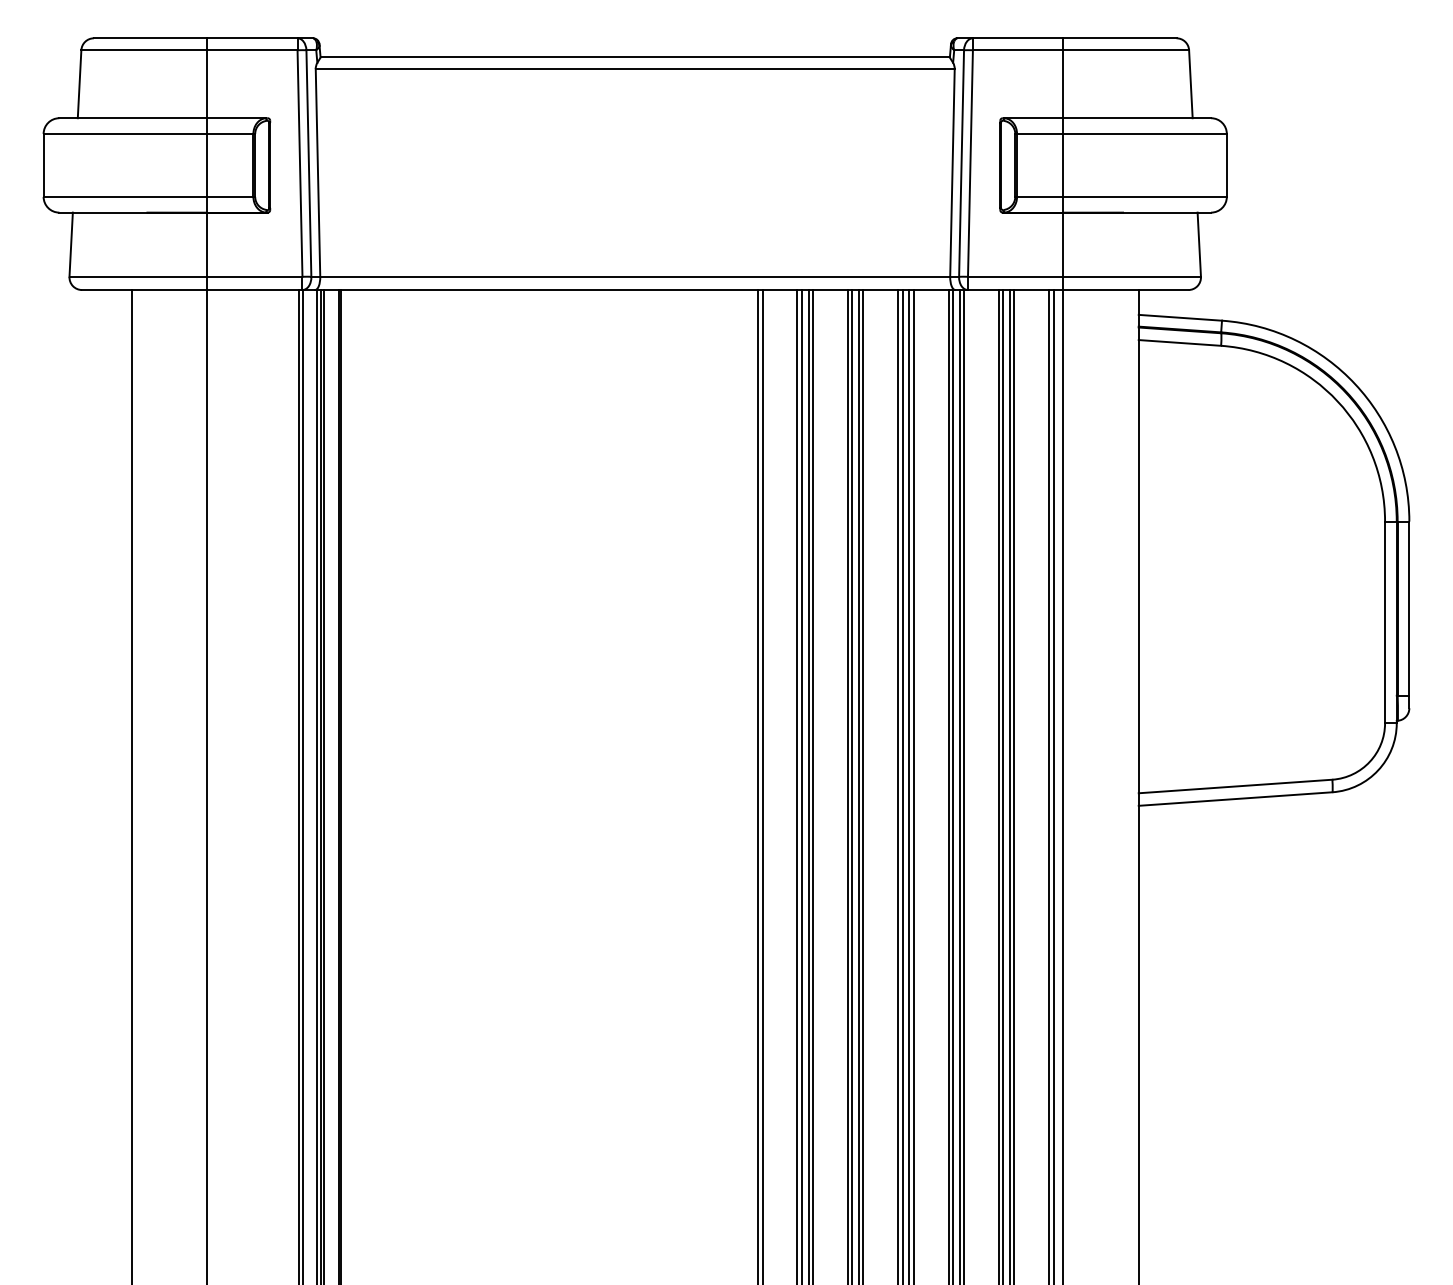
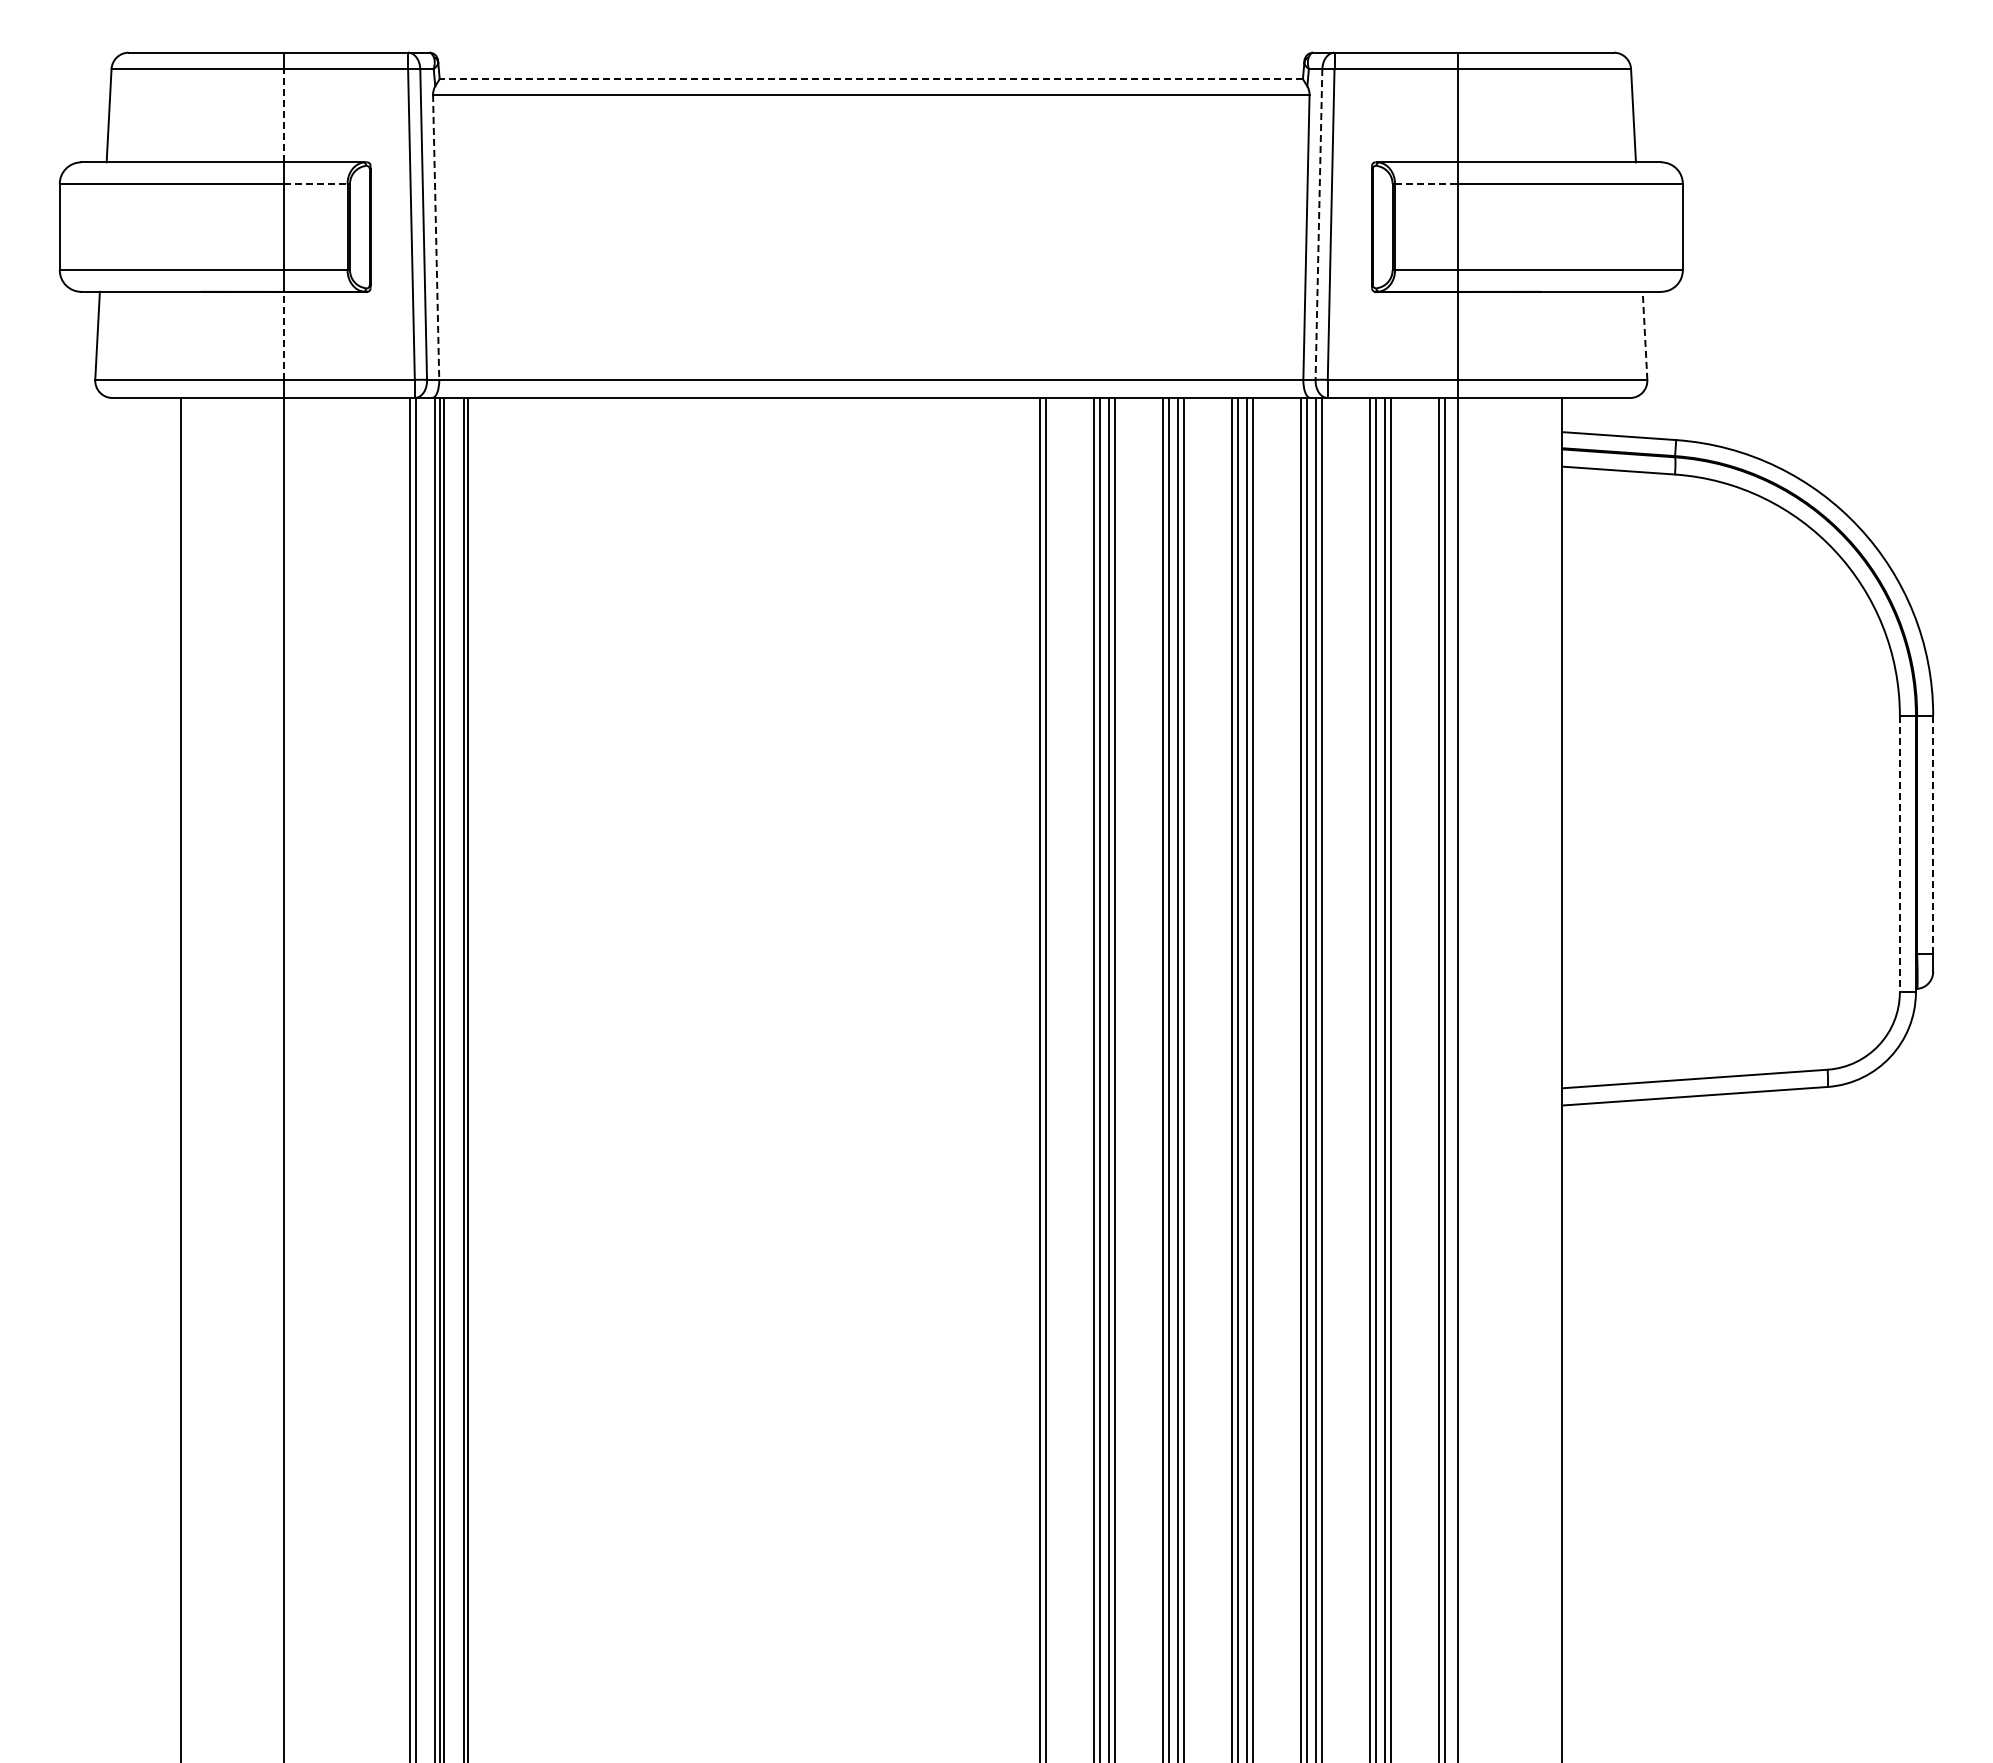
line: (635, 57) -> (871, 78), solid -> dashed
line: (207, 84) -> (284, 115), solid -> dashed
line: (230, 133) -> (315, 183), solid -> dashed
line: (1039, 133) -> (1426, 183), solid -> dashed
line: (961, 163) -> (1318, 224), solid -> dashed
line: (318, 173) -> (436, 237), solid -> dashed
line: (207, 244) -> (284, 335), solid -> dashed
line: (1199, 244) -> (1645, 335), solid -> dashed
line: (1409, 608) -> (1933, 834), solid -> dashed
line: (1384, 622) -> (1899, 854), solid -> dashed

